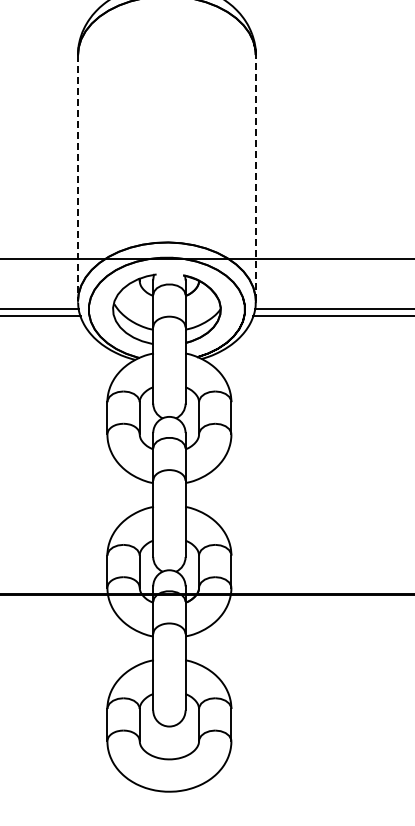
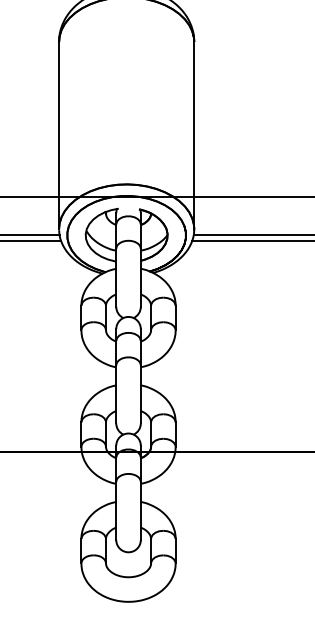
line: (255, 177) -> (193, 135), dashed -> solid
line: (77, 178) -> (58, 135), dashed -> solid

